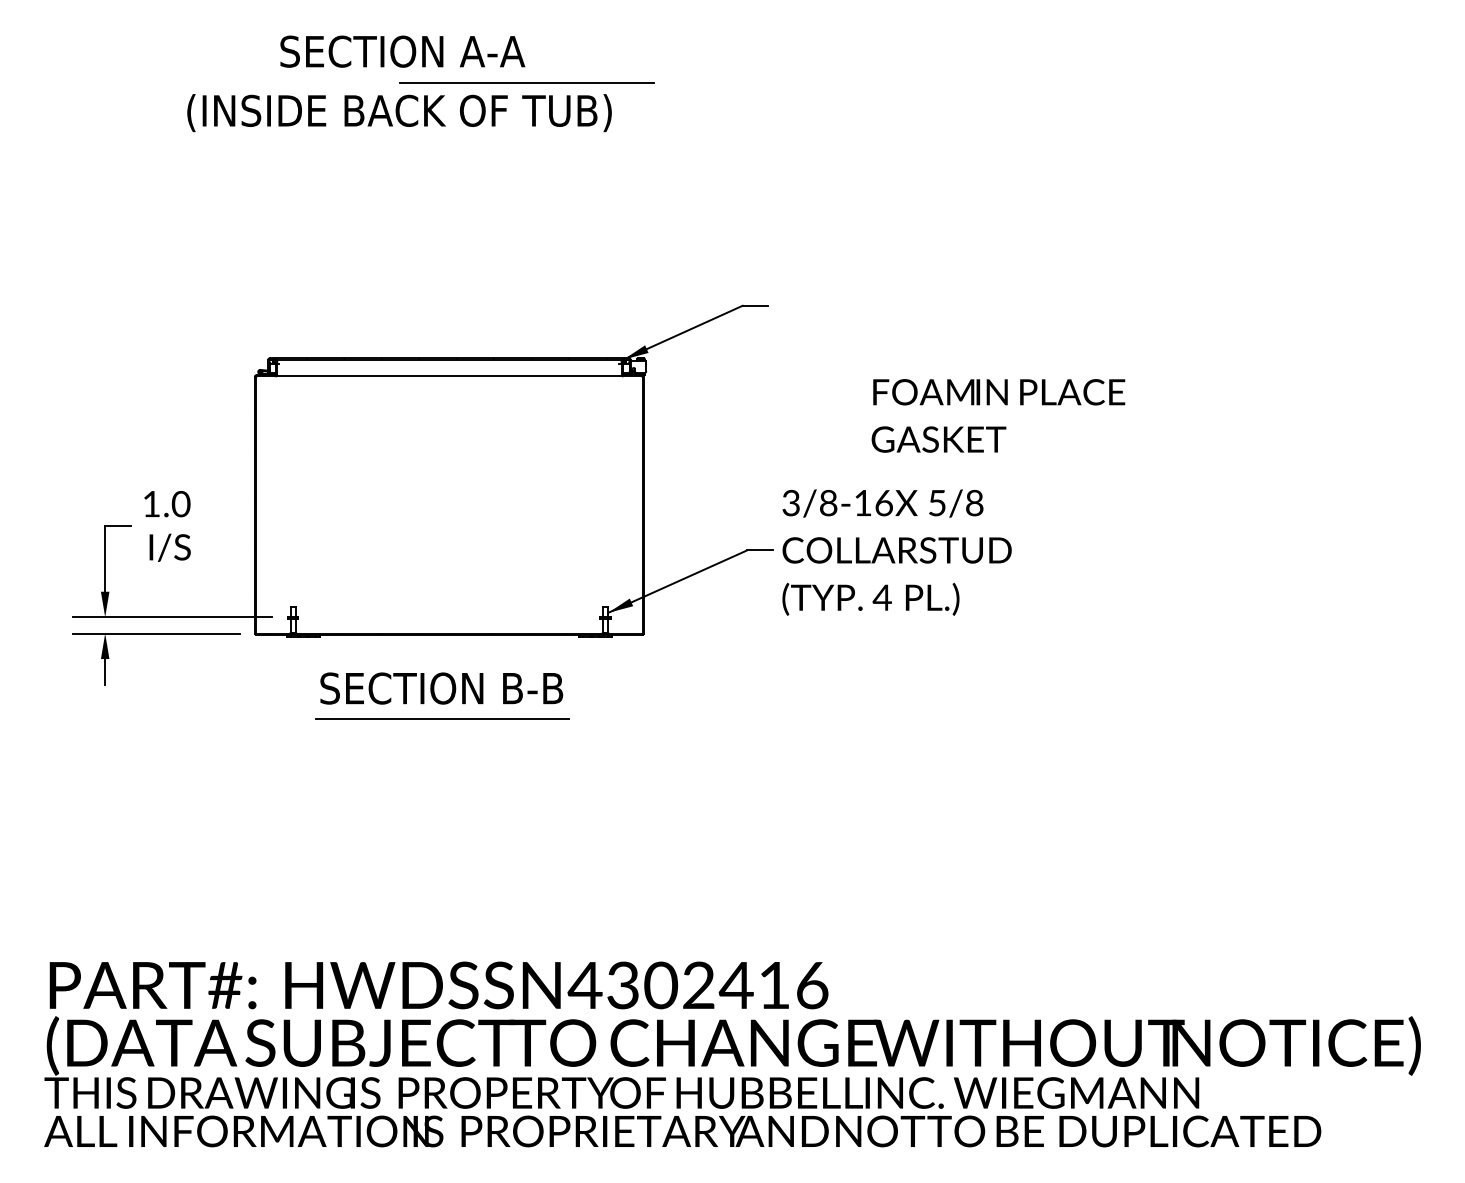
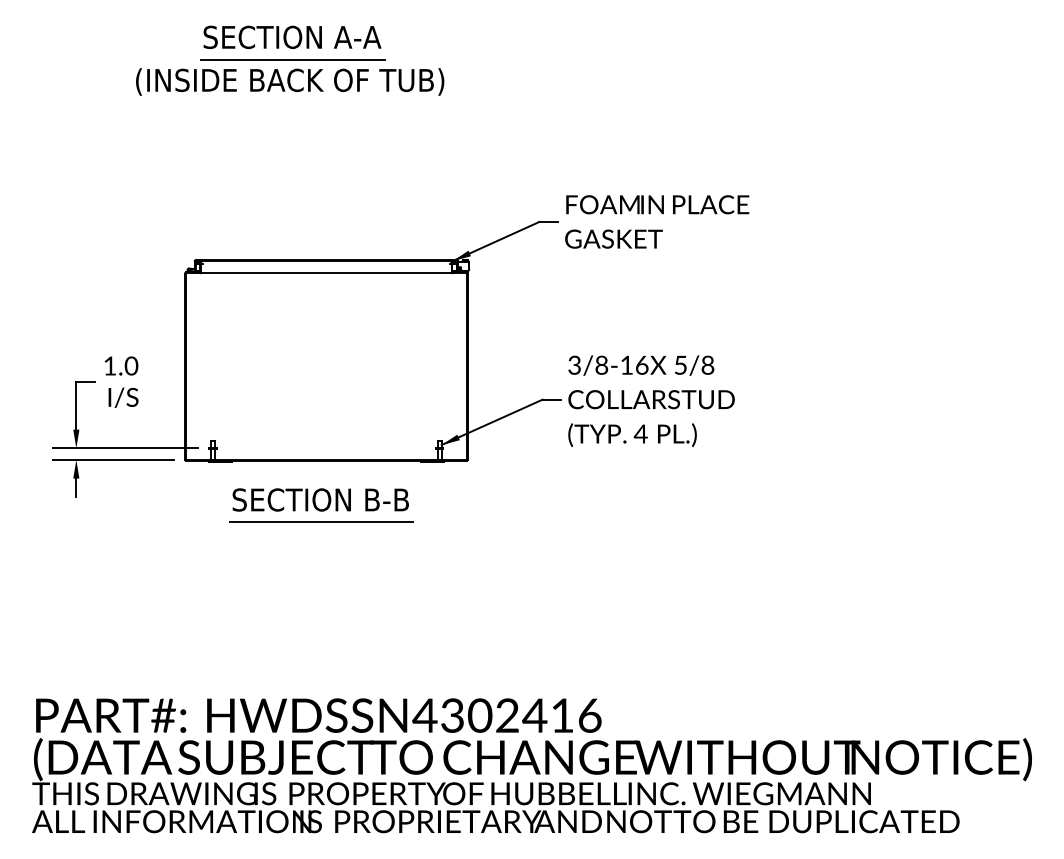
line: (526, 82) -> (292, 59), moved
text: (998, 415) -> (657, 221), moved

